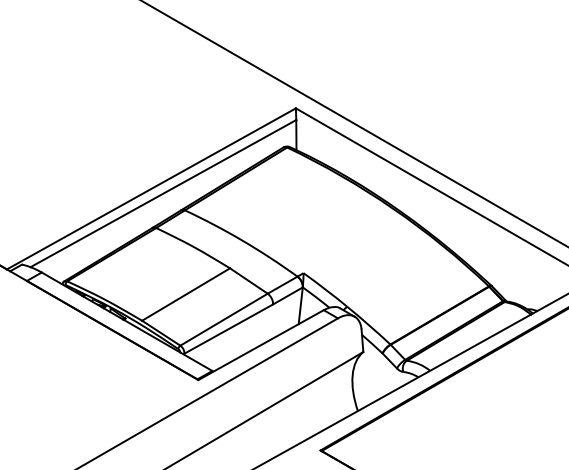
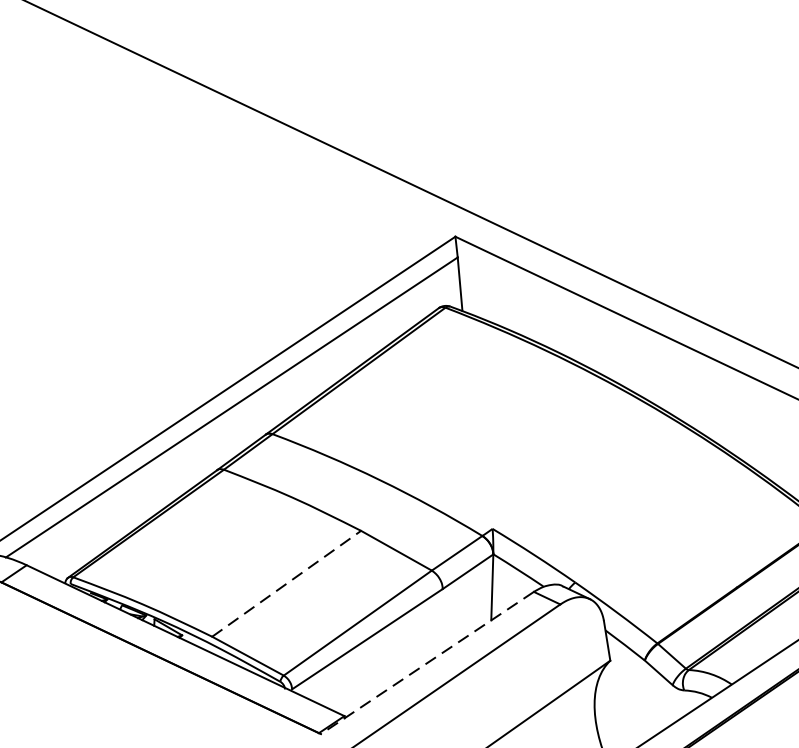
line: (186, 294) -> (287, 583), solid -> dashed
line: (261, 345) -> (428, 663), solid -> dashed

